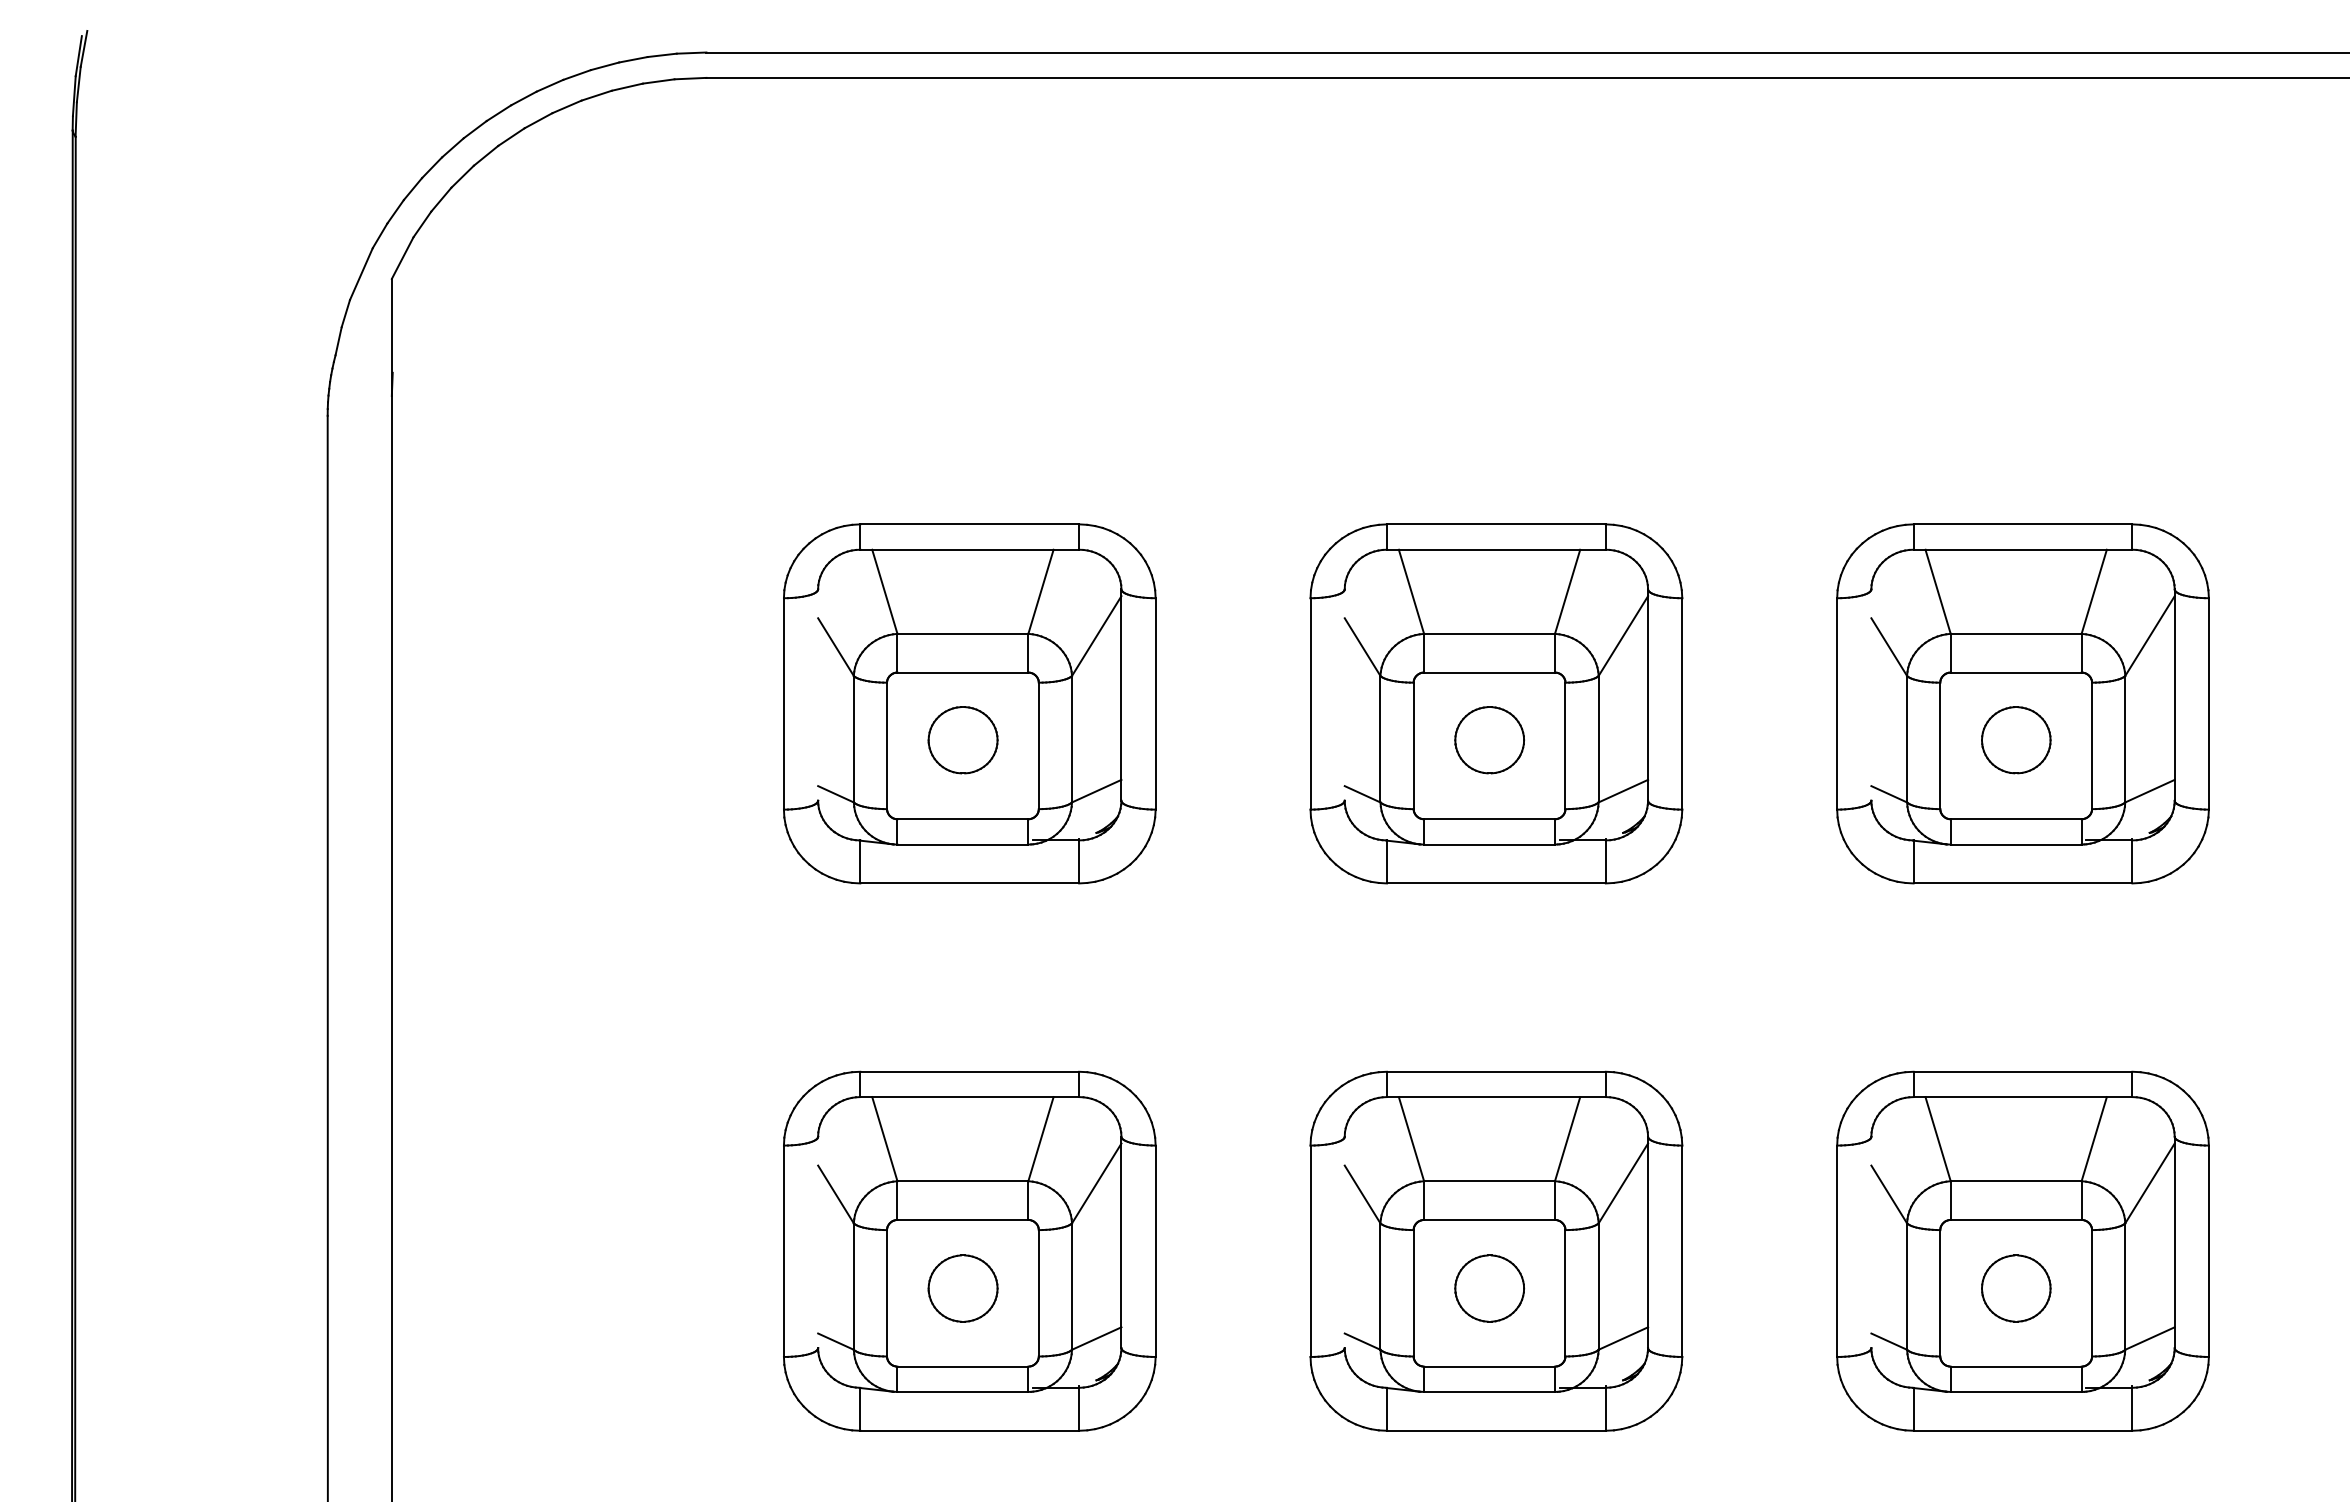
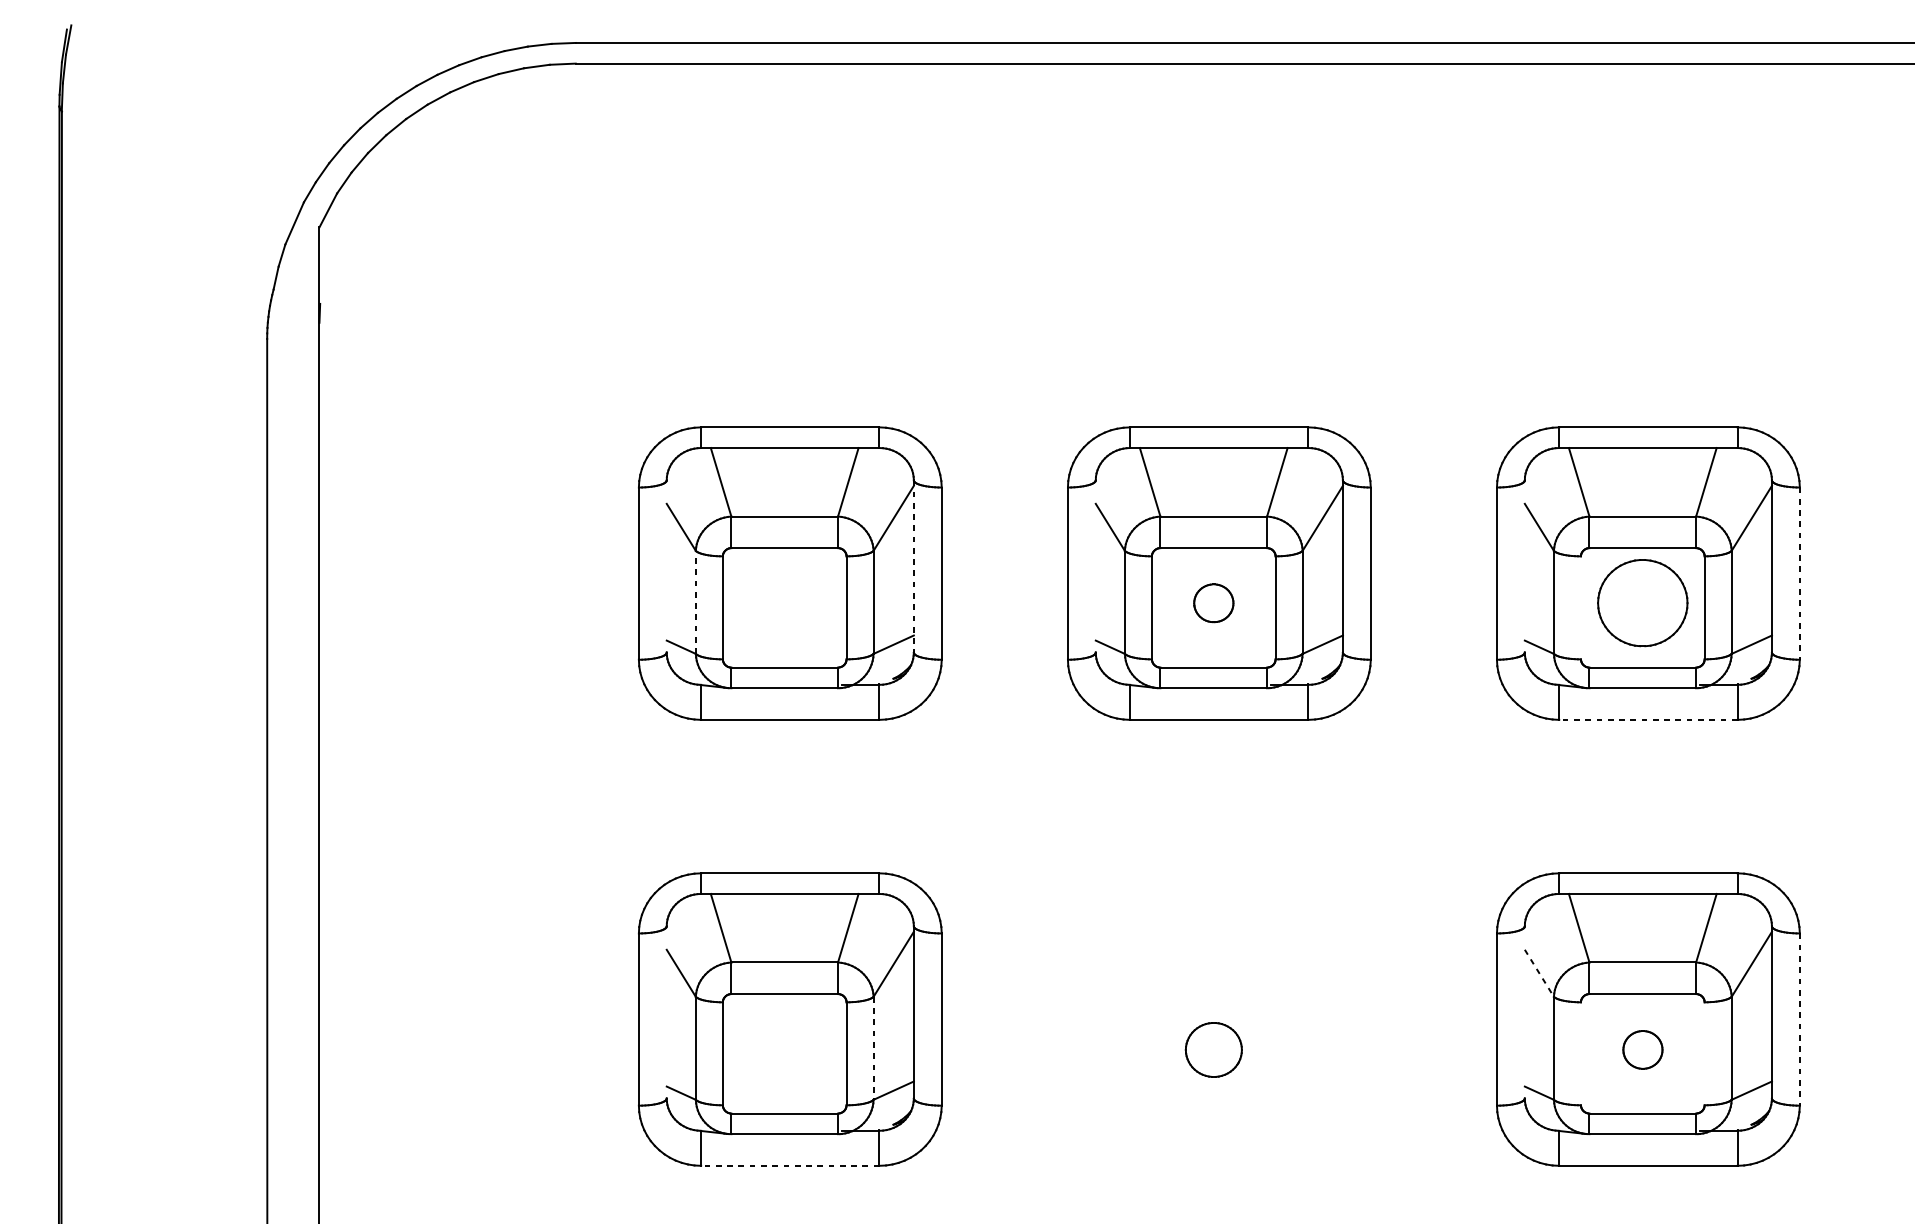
line: (1121, 695) -> (913, 566), solid -> dashed
line: (2208, 703) -> (1799, 573), solid -> dashed
line: (853, 738) -> (695, 601), solid -> dashed
part: (962, 740) -> (784, 603), removed
part: (1489, 740) -> (1213, 603), size x0.7
part: (2016, 740) -> (1643, 603), size x1.6
line: (1940, 745) -> (1581, 607), removed
line: (2022, 883) -> (1647, 719), solid -> dashed
line: (1889, 1194) -> (1539, 973), solid -> dashed
part: (1496, 1250) -> (1219, 1018), removed
line: (2208, 1251) -> (1799, 1019), solid -> dashed
line: (1072, 1287) -> (873, 1049), solid -> dashed
part: (962, 1288) -> (784, 1049), removed
part: (2016, 1288) -> (1643, 1049), size x0.7
line: (1940, 1293) -> (1581, 1053), removed
line: (2092, 1293) -> (1704, 1053), removed
line: (969, 1430) -> (790, 1165), solid -> dashed

